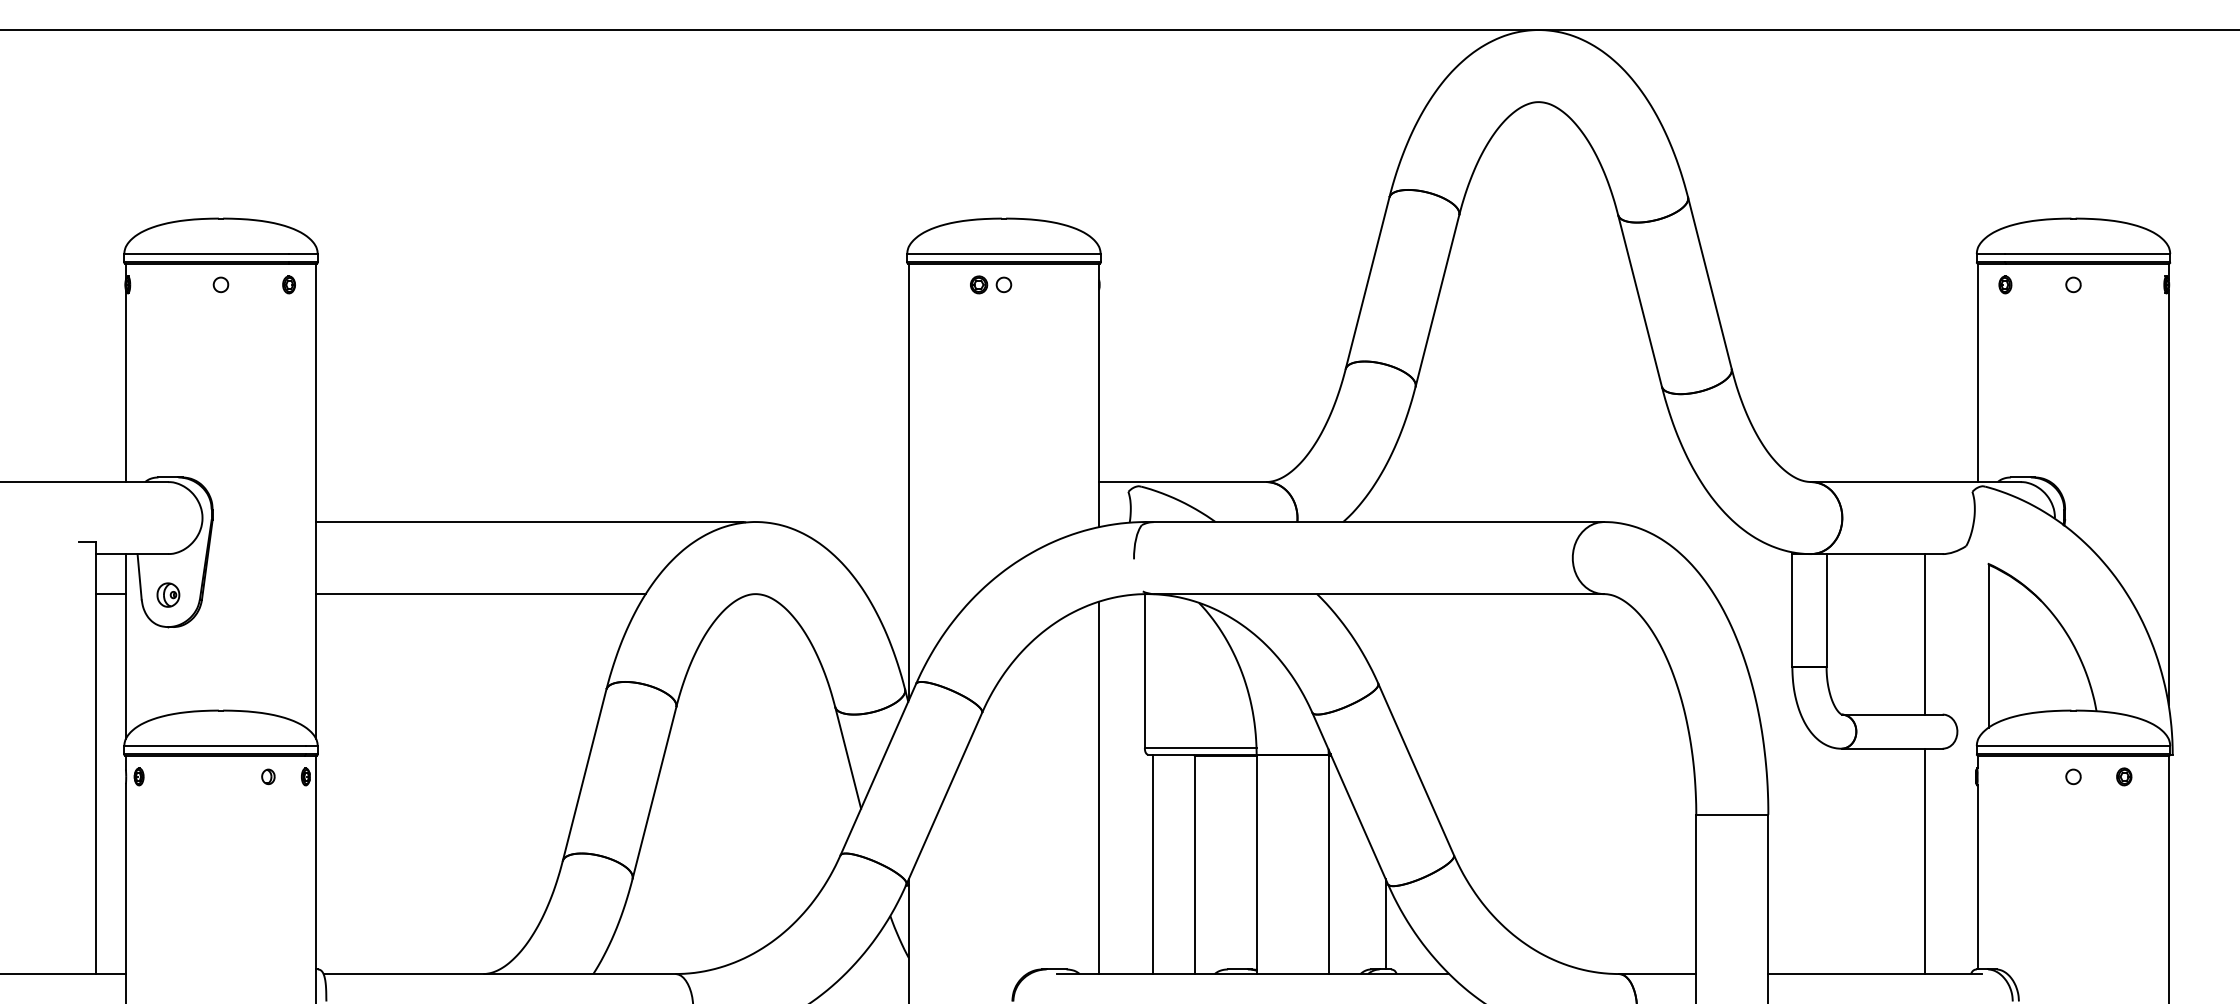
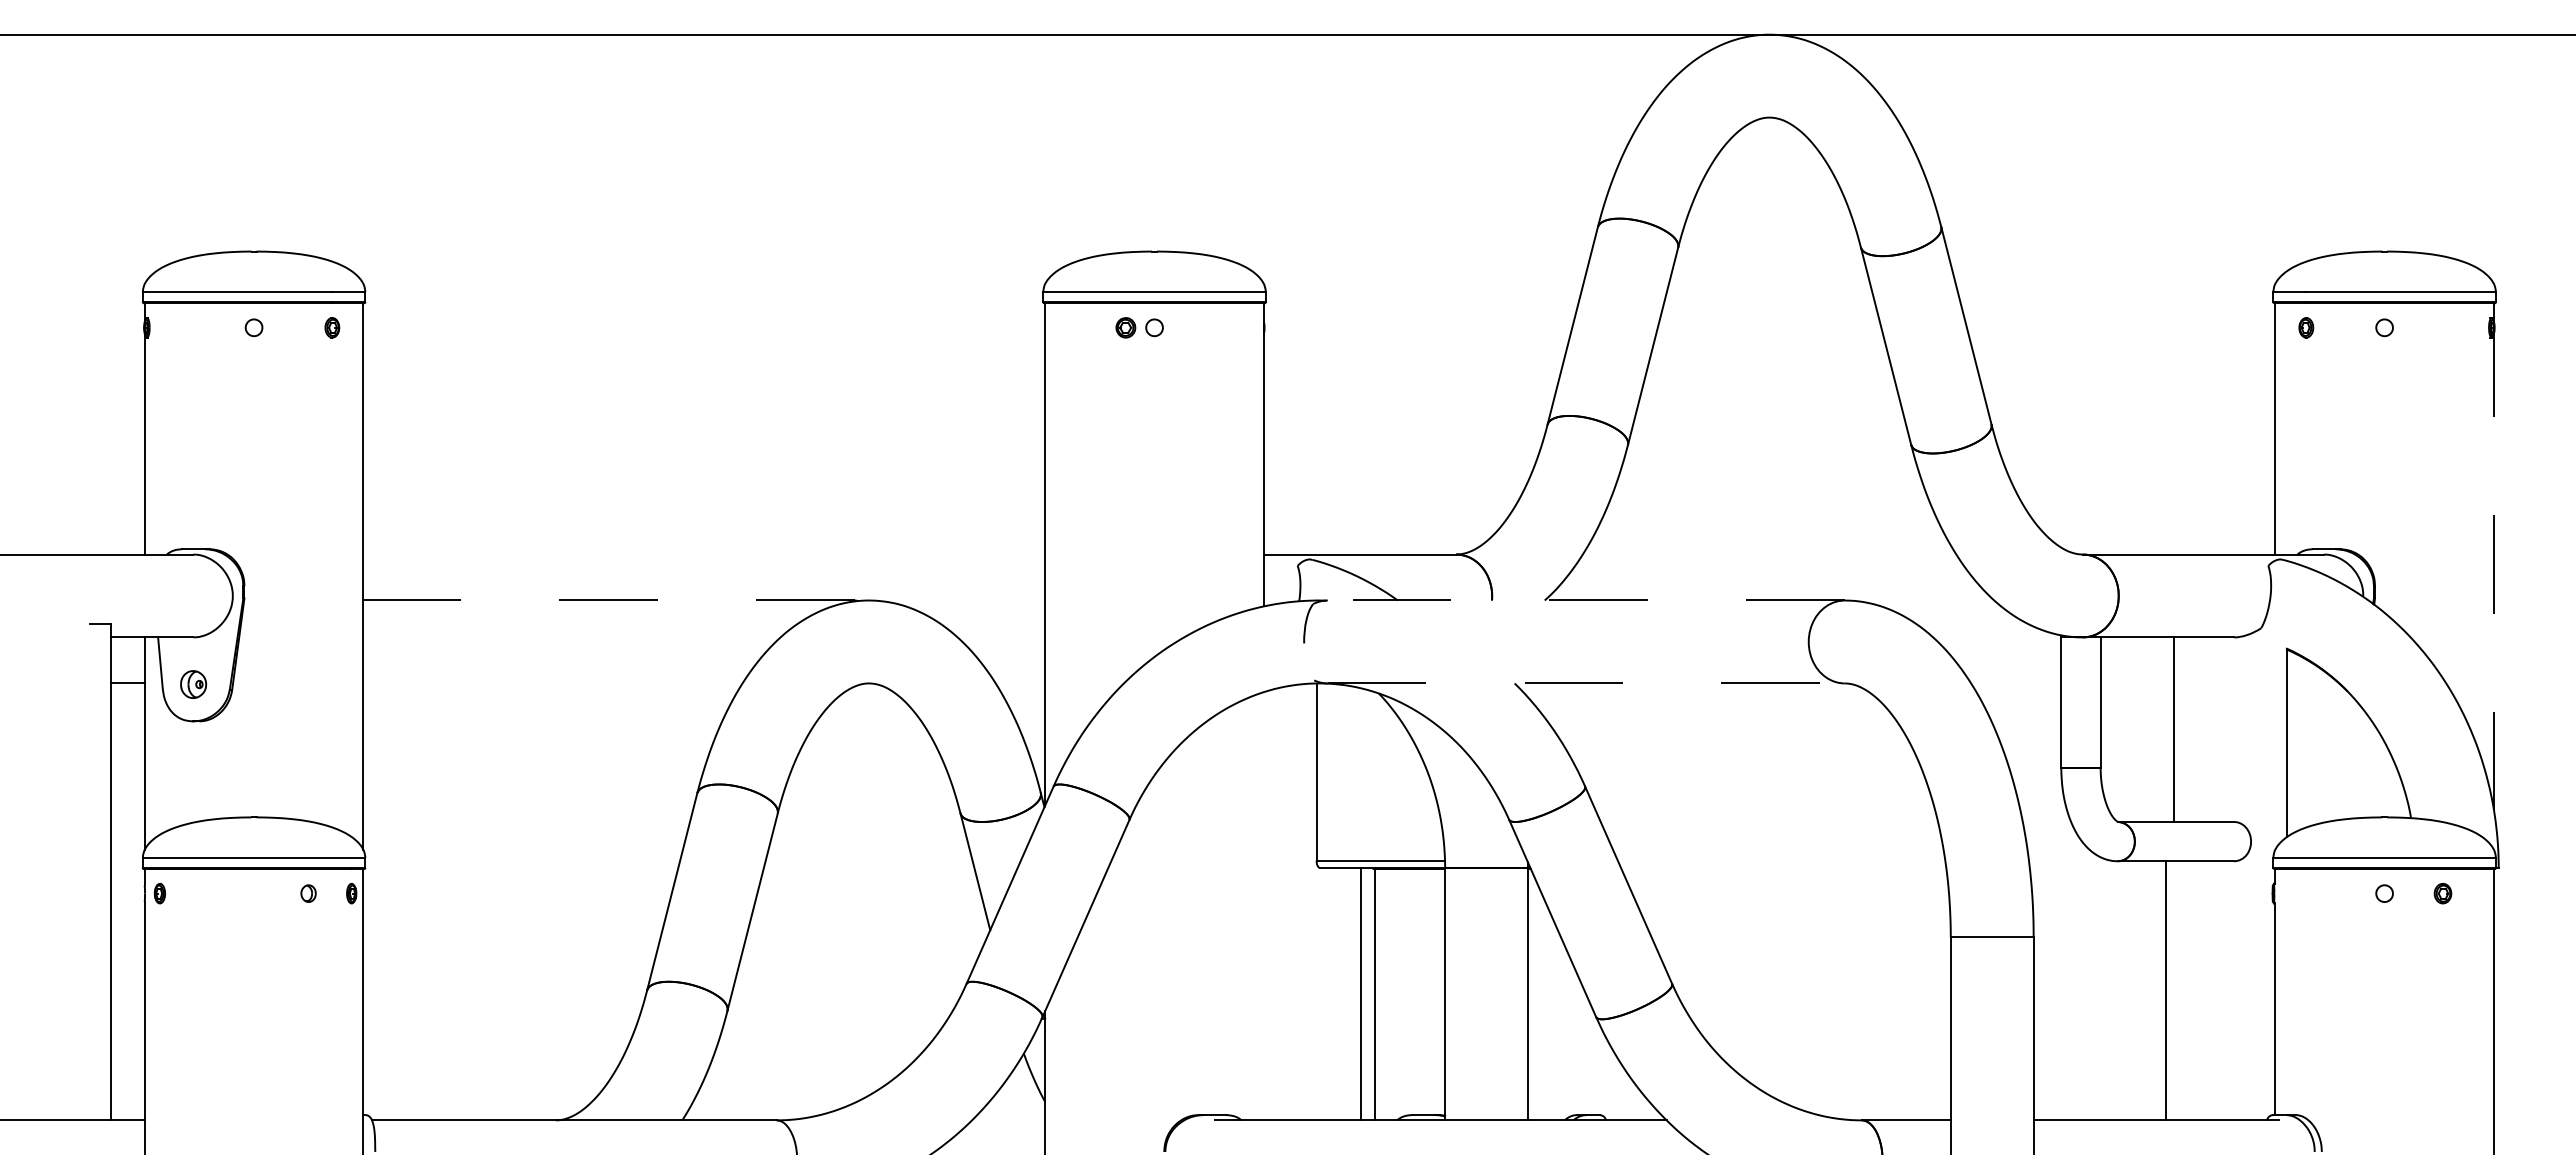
line: (2168, 496) -> (2493, 571), solid -> dashed
line: (529, 521) -> (608, 600), solid -> dashed
line: (1378, 521) -> (1585, 600), solid -> dashed
line: (480, 594) -> (552, 683), removed
line: (1379, 594) -> (1586, 683), solid -> dashed
line: (1924, 634) -> (2174, 729), moved
line: (1098, 788) -> (1263, 906), removed
line: (1924, 861) -> (2166, 990), moved
line: (1152, 864) -> (1360, 994), moved
line: (1385, 924) -> (1593, 1063), removed

